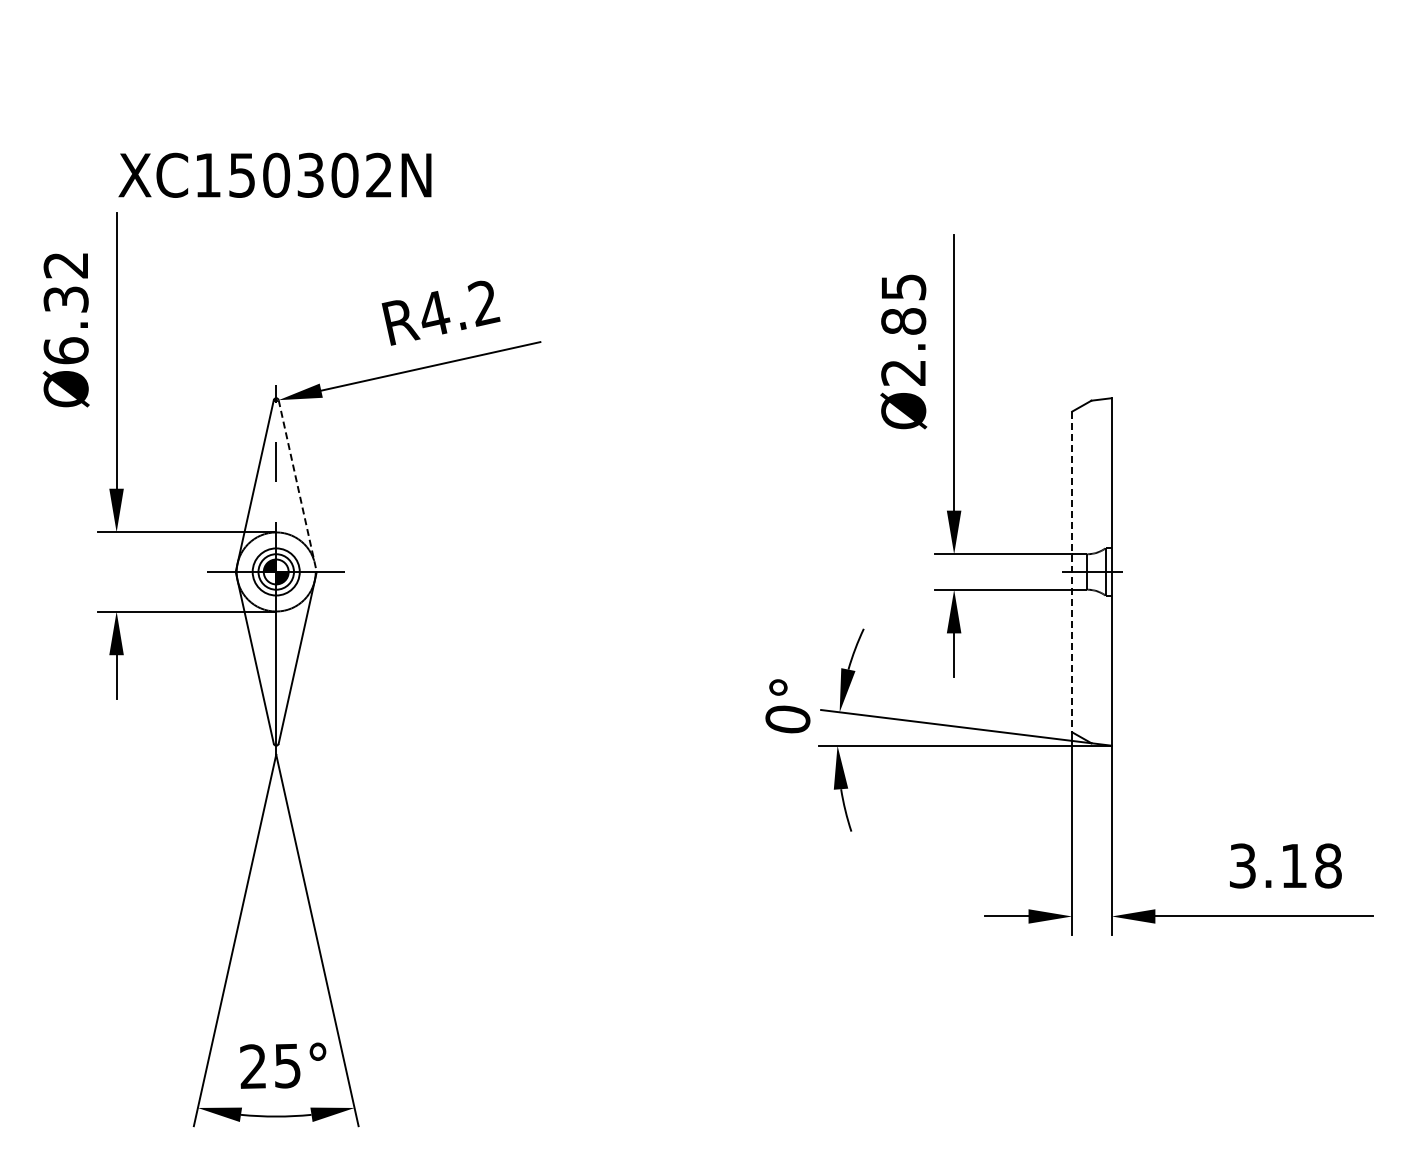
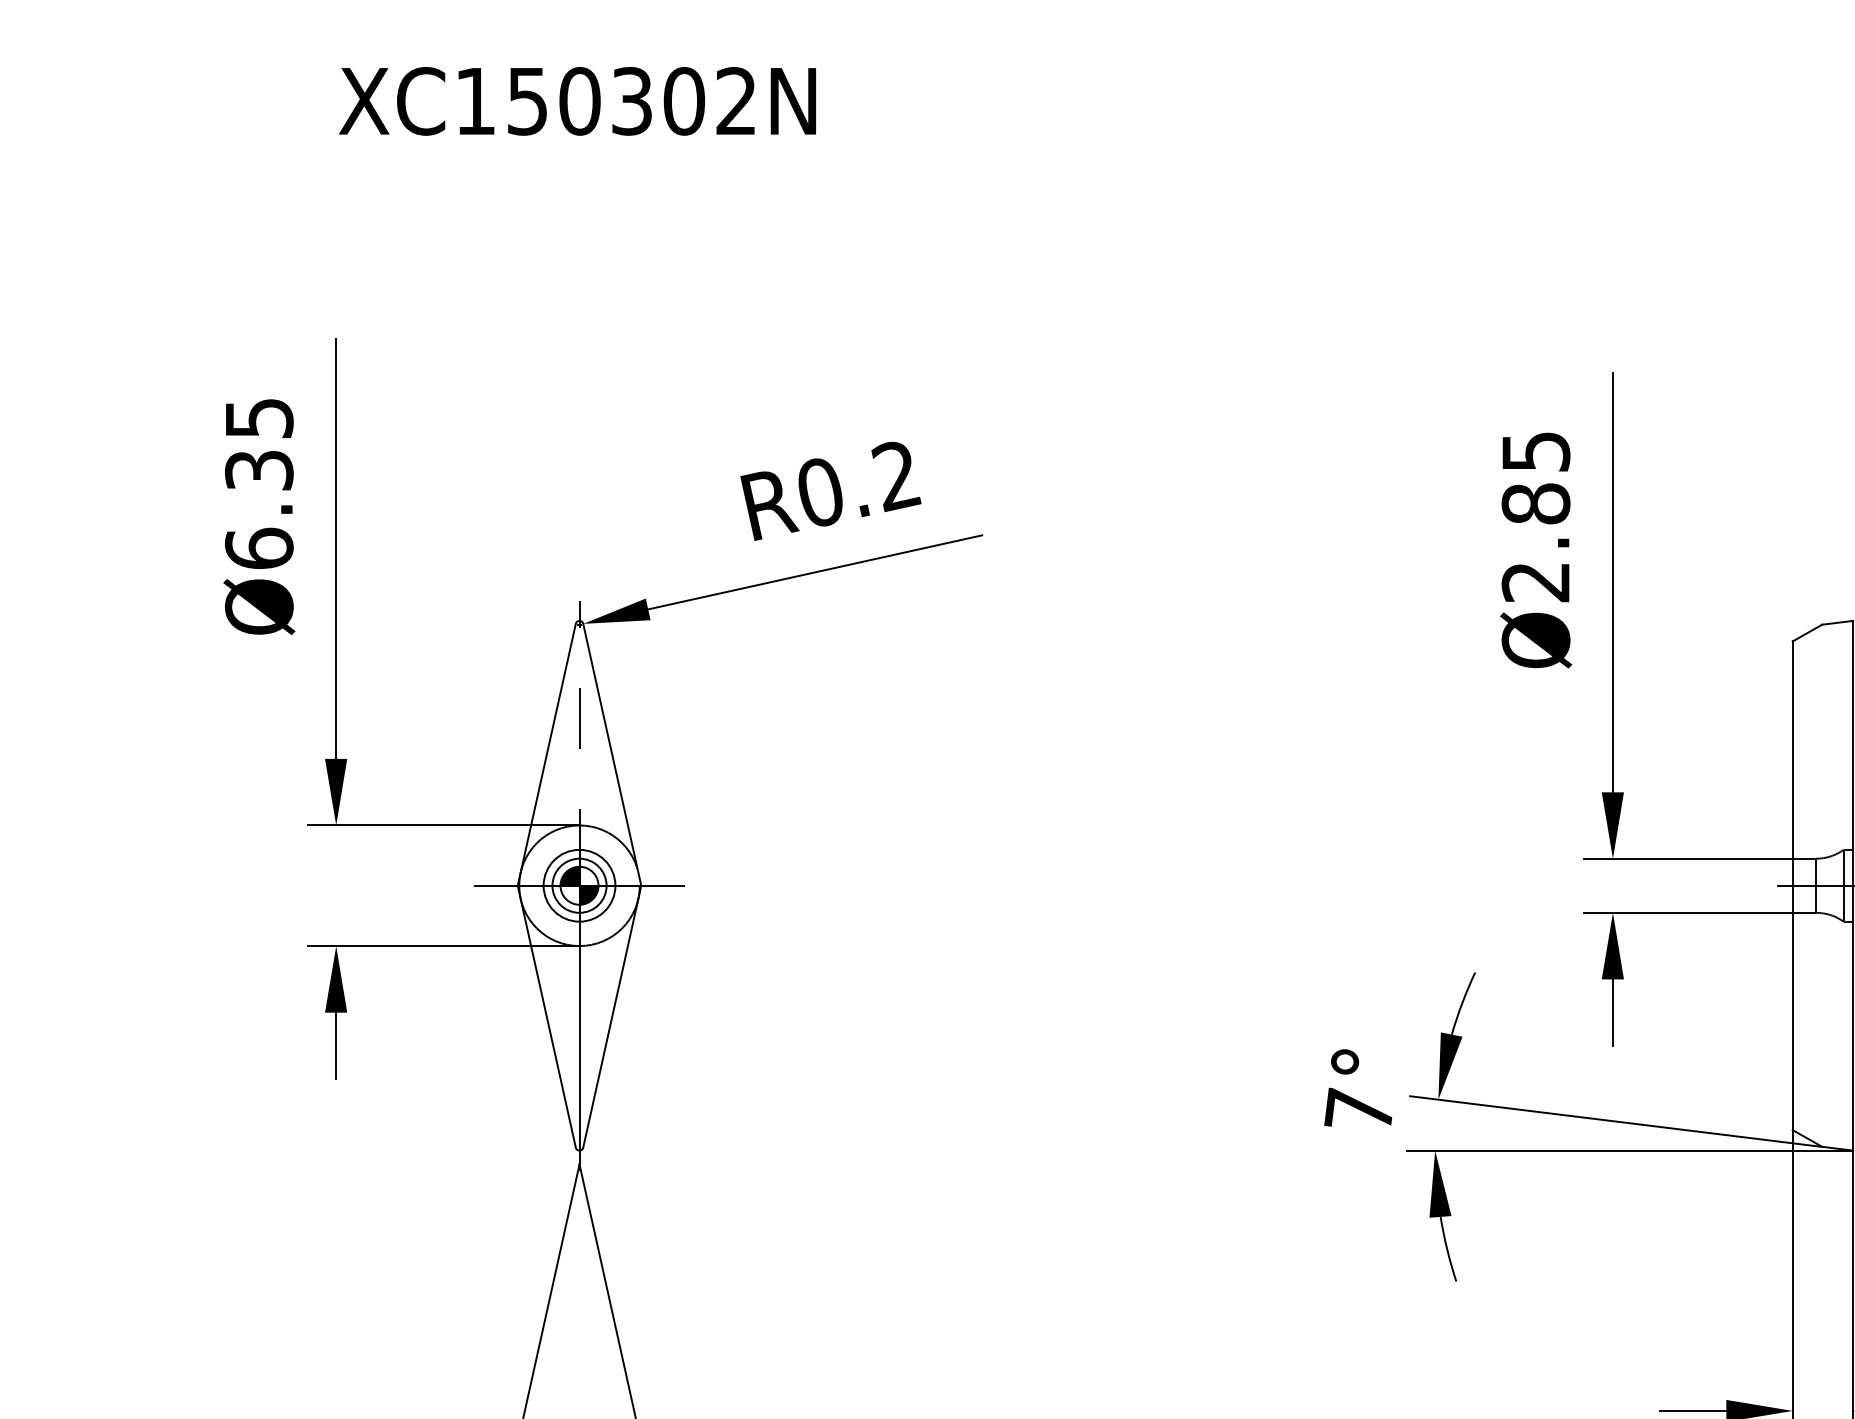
text: (274, 174) -> (576, 99), moved
text: (65, 265) -> (258, 418), Ø6.32 -> Ø6.35
text: (435, 313) -> (822, 491), R4.2 -> R0.2
line: (297, 485) -> (611, 753), dashed -> solid
line: (1072, 572) -> (1793, 886), dashed -> solid
text: (787, 718) -> (1358, 1109), 0° -> 7°

